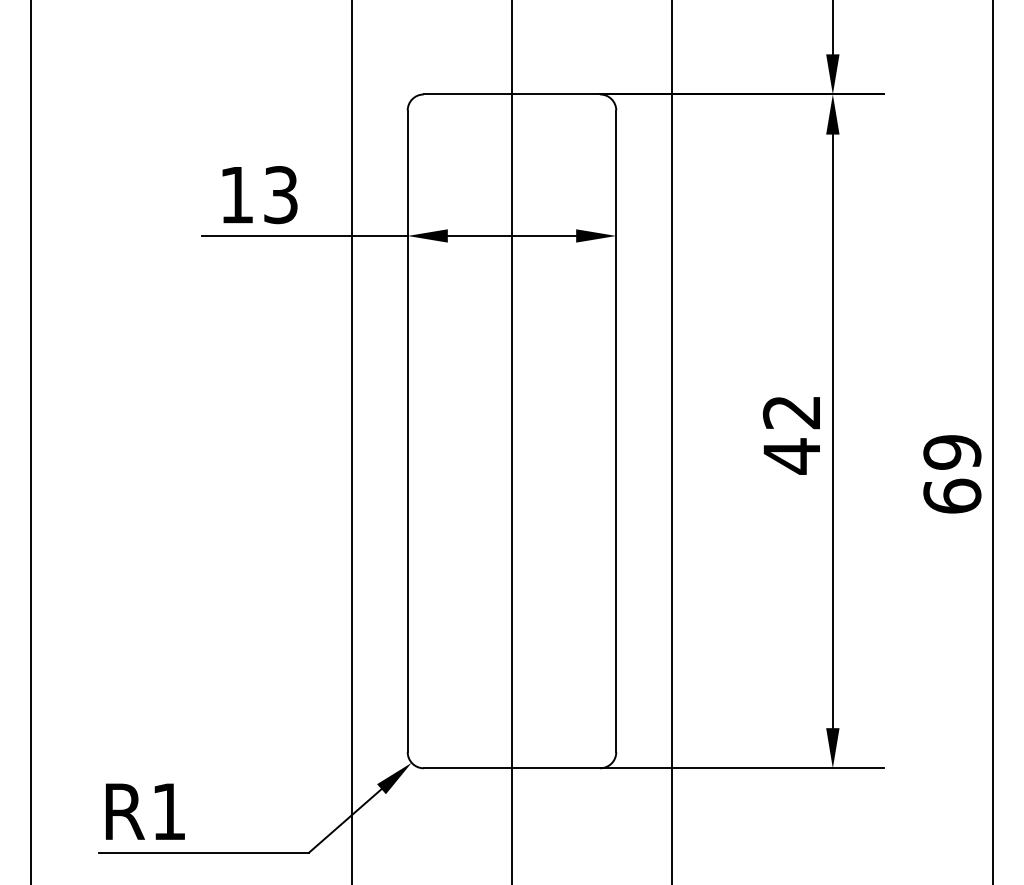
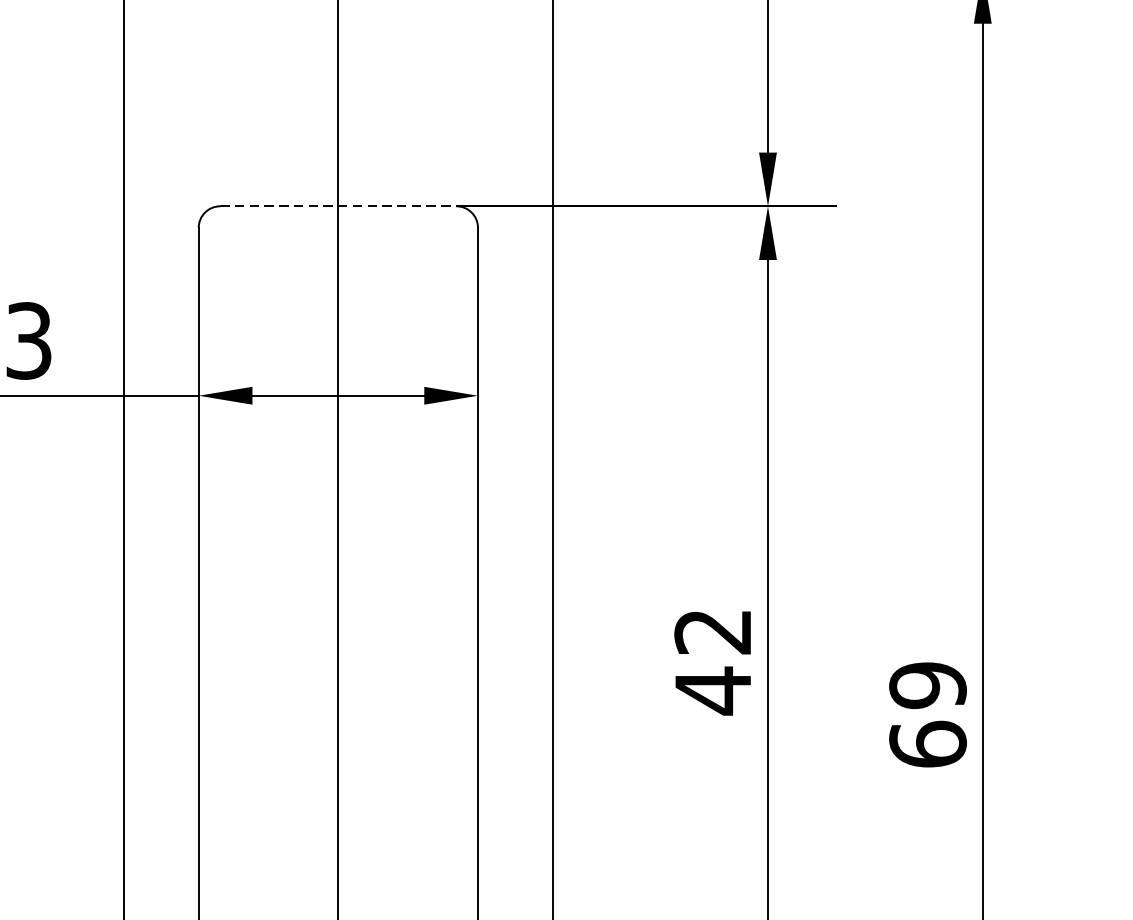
line: (512, 94) -> (339, 206), solid -> dashed

